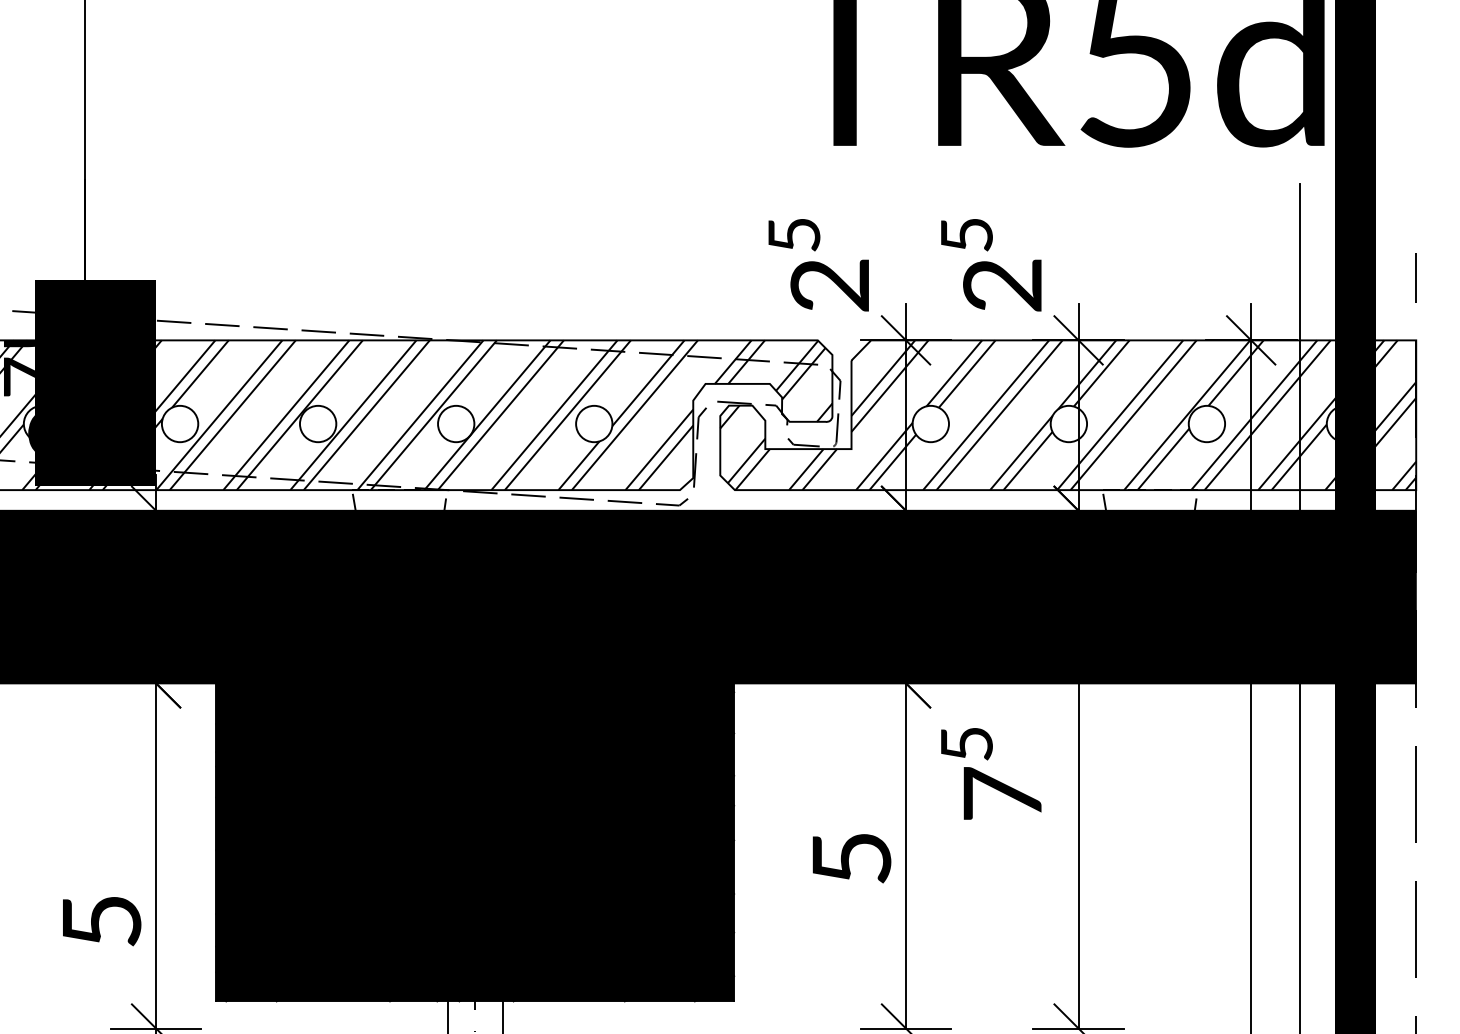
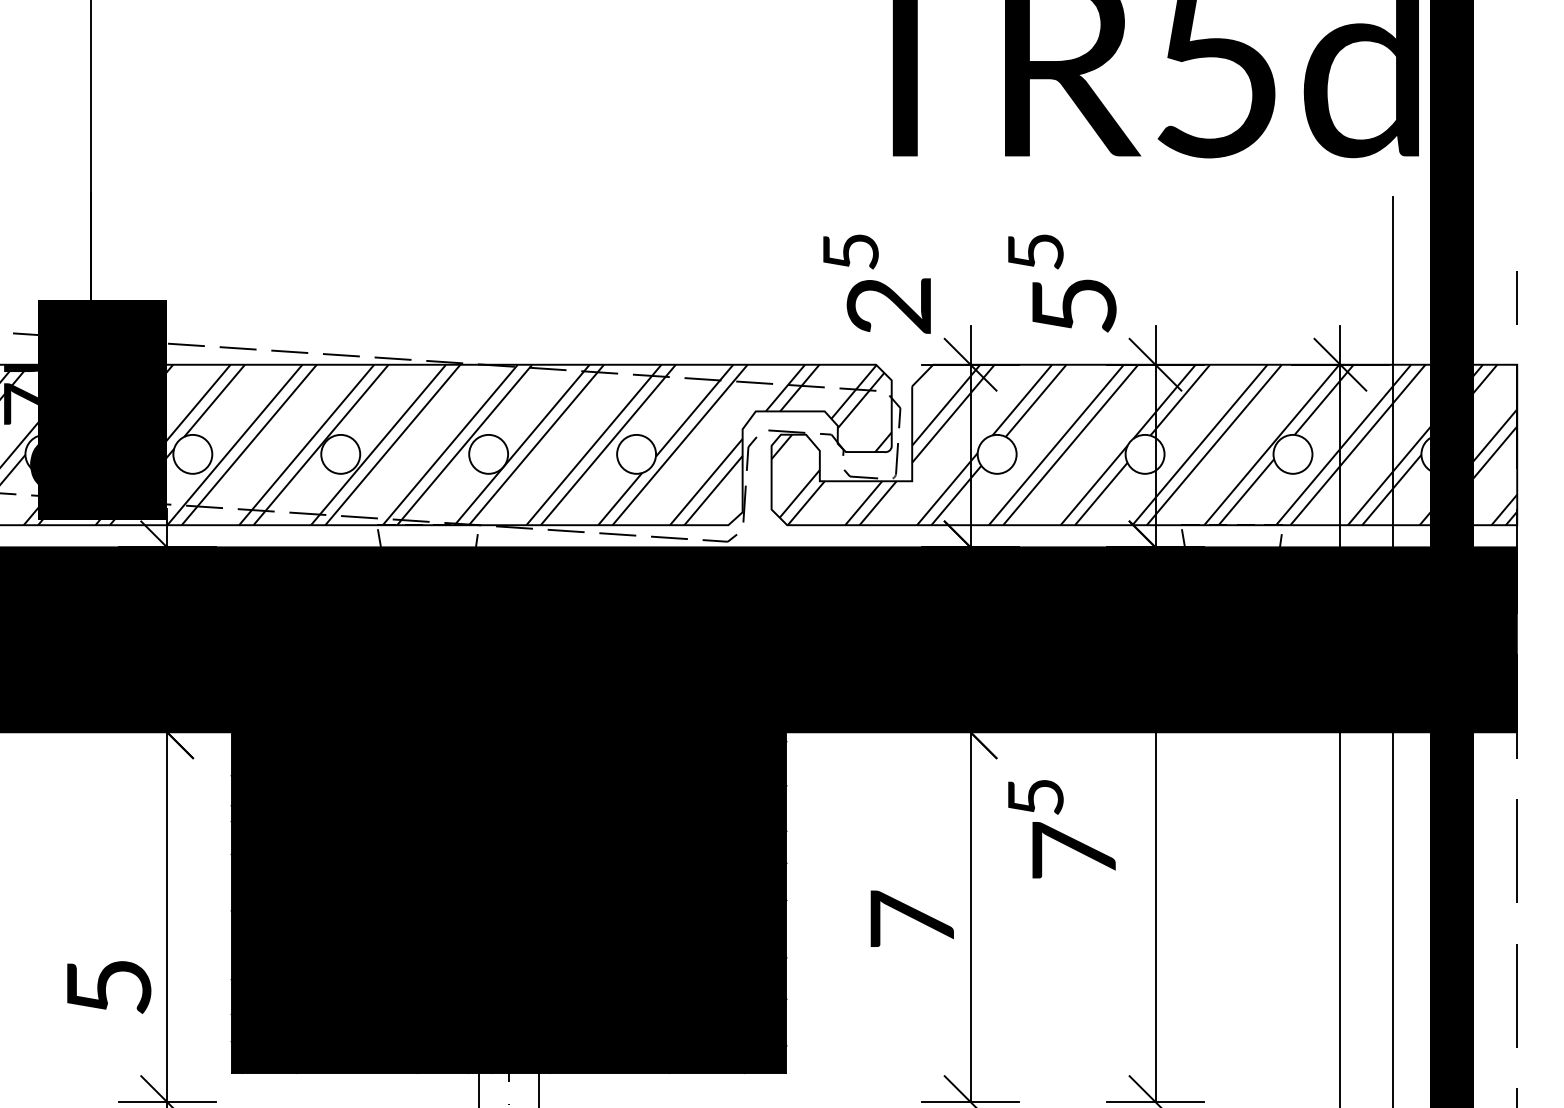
text: (1002, 285) -> (1073, 305), 2 -> 5
text: (851, 857) -> (912, 918), 5 -> 7

